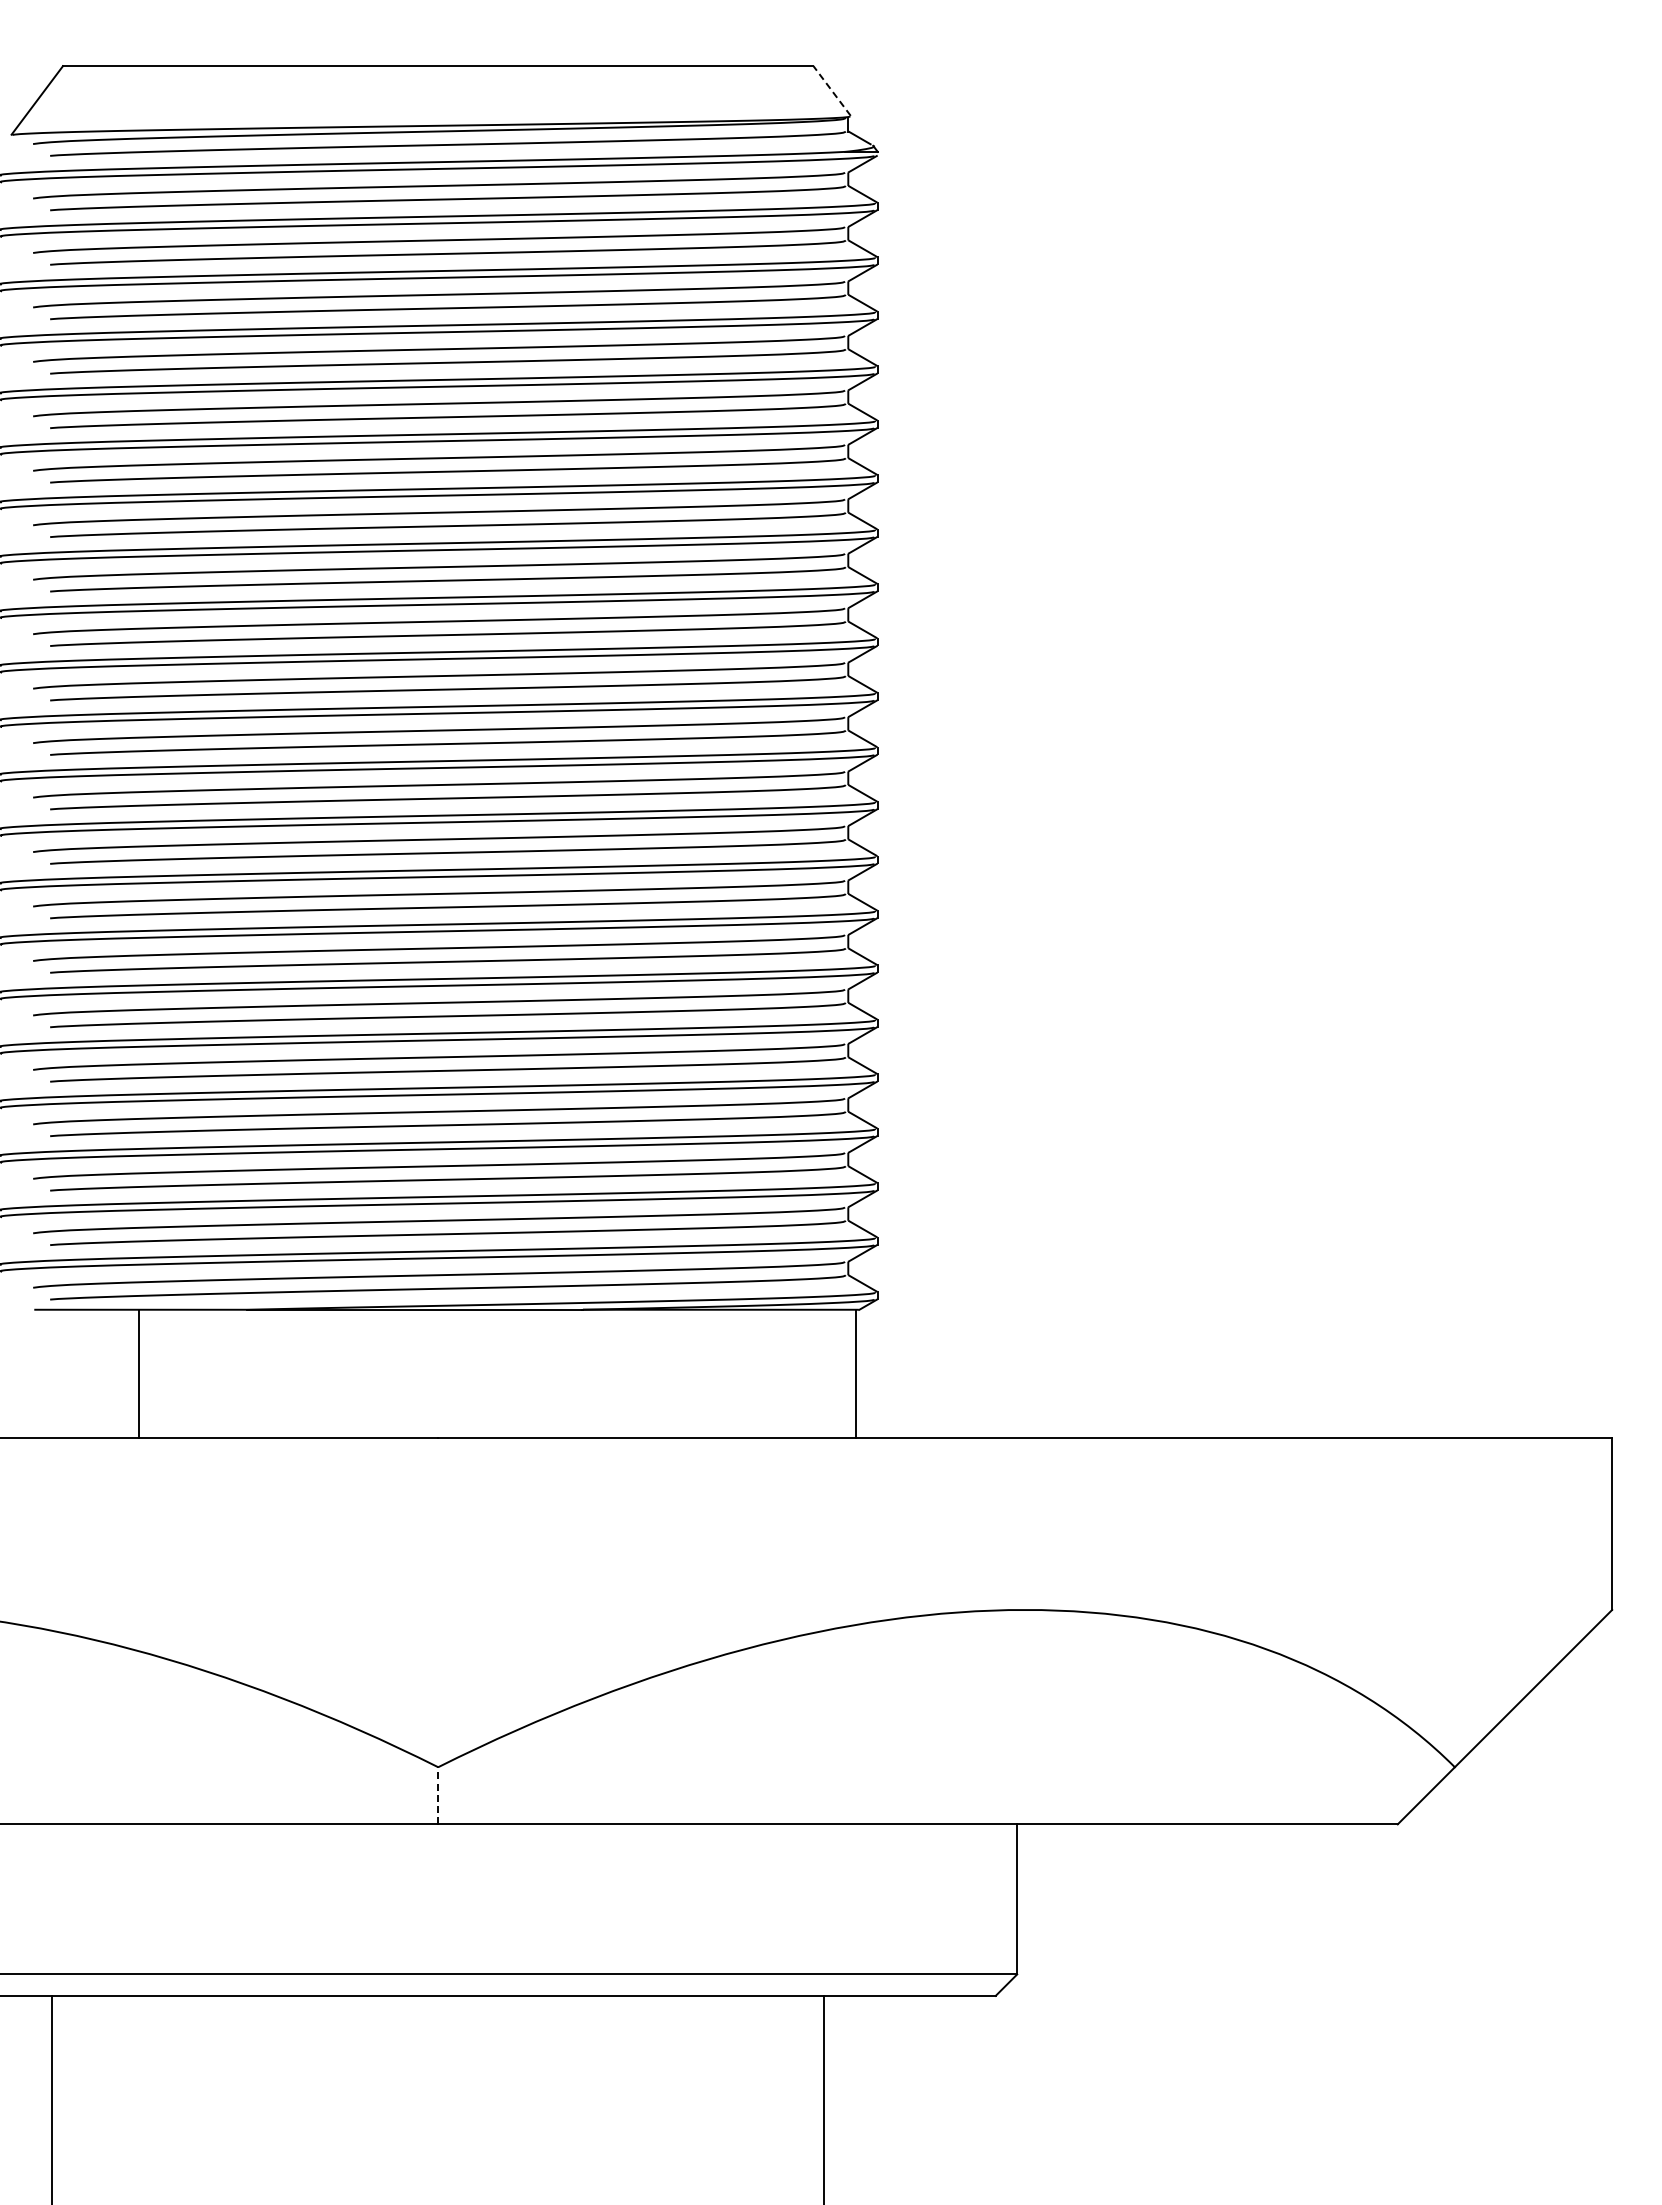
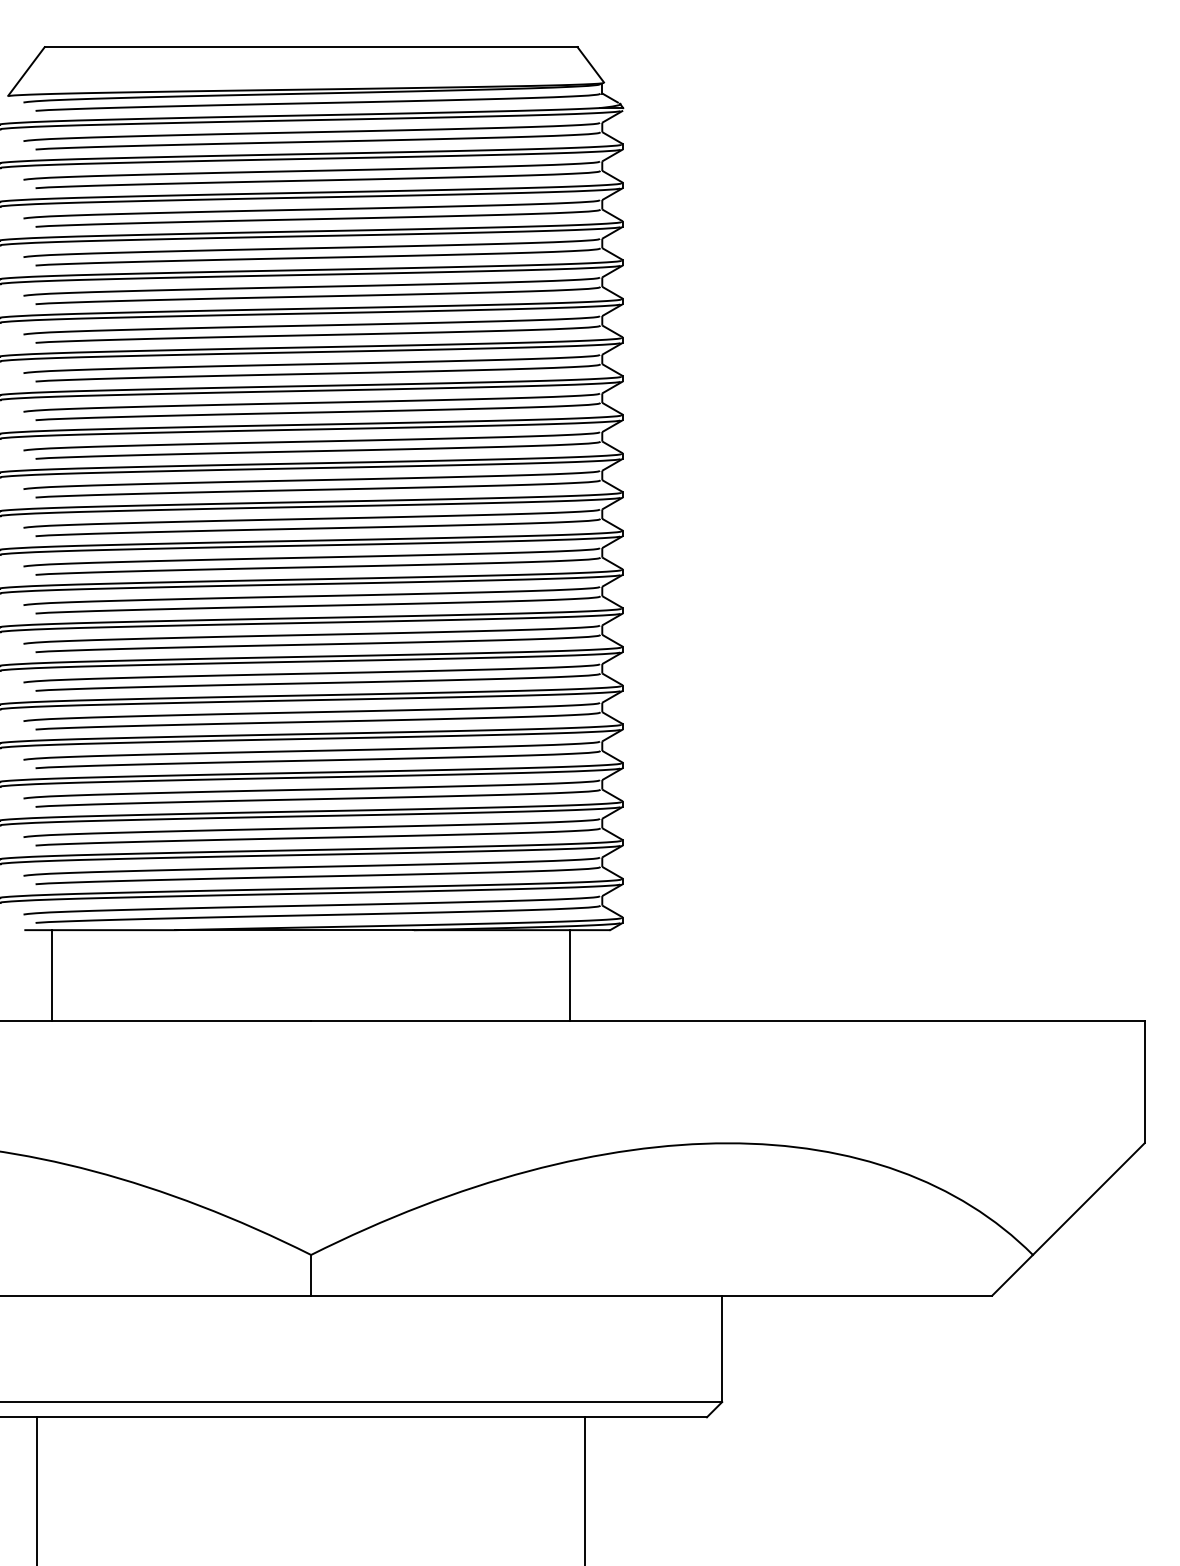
line: (831, 90) -> (590, 64), dashed -> solid
line: (138, 1373) -> (52, 975), moved
line: (855, 1373) -> (569, 975), moved
line: (438, 1795) -> (311, 1275), dashed -> solid

